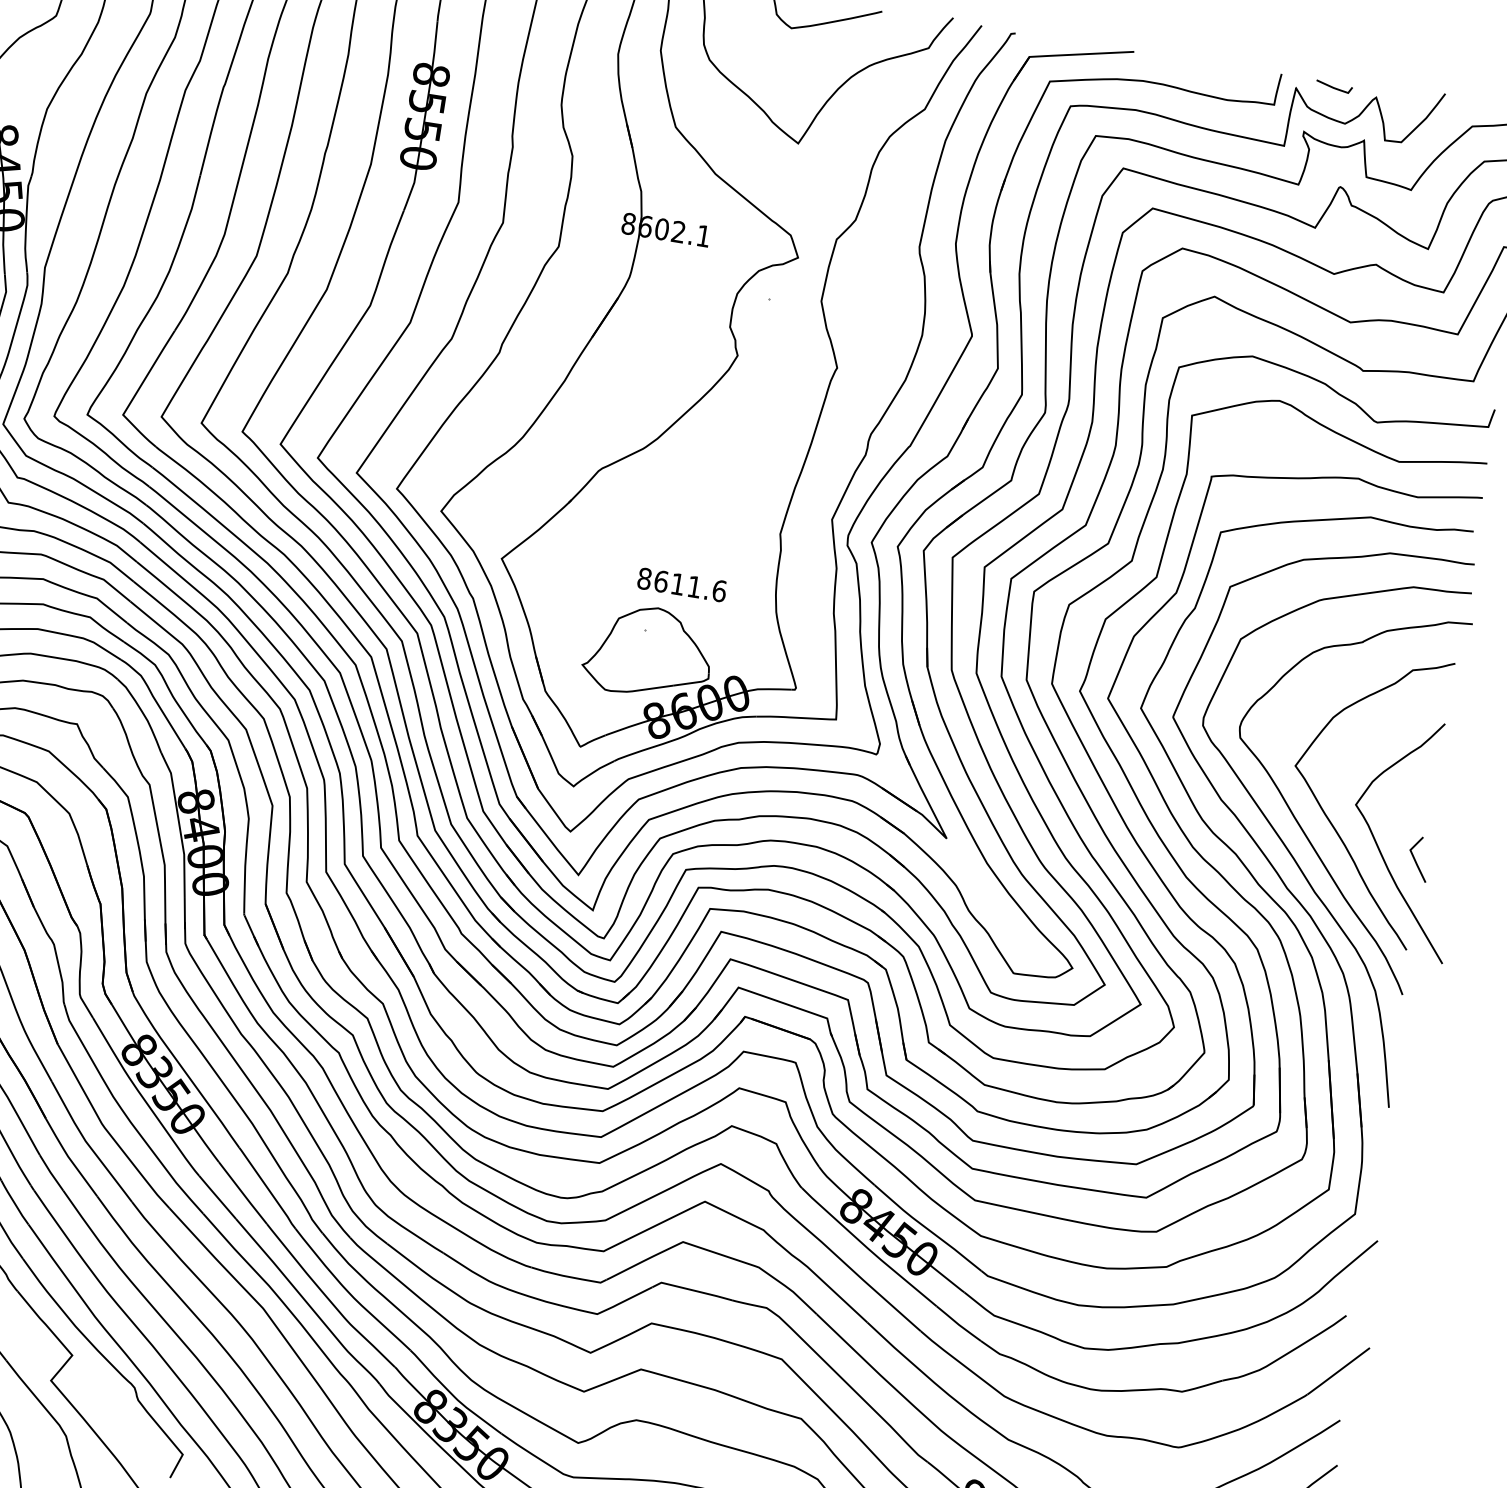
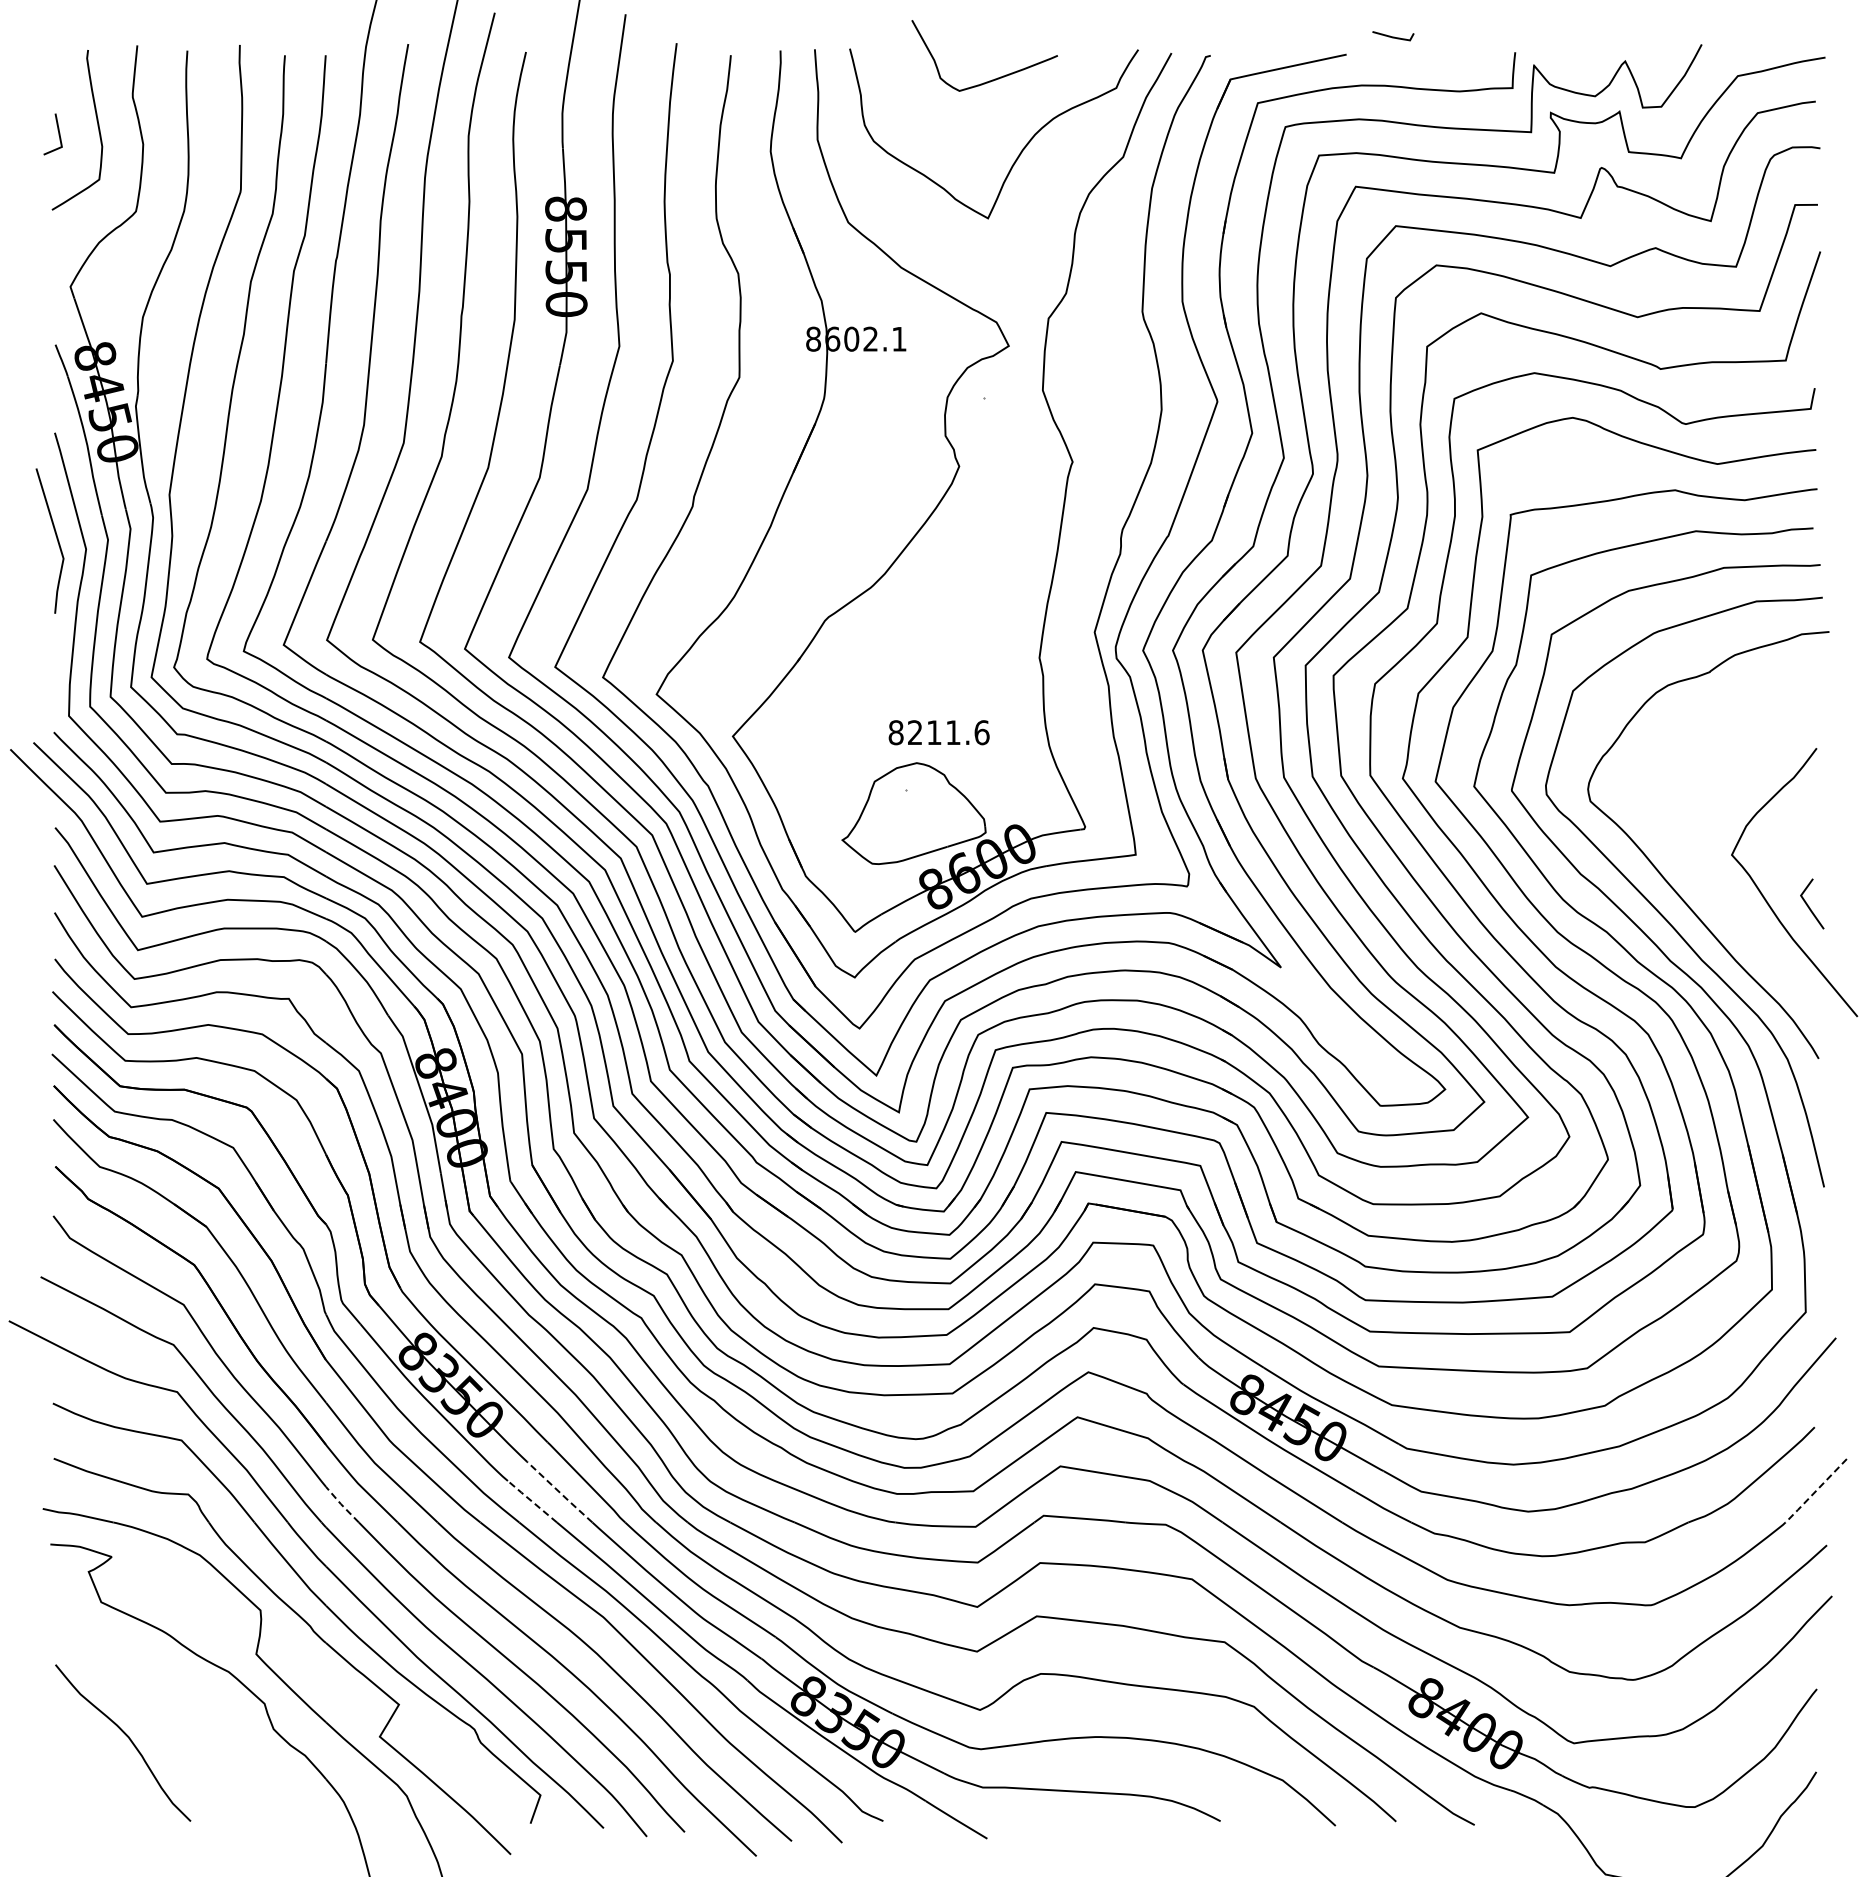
line: (1334, 87) -> (1393, 36), moved
text: (660, 581) -> (914, 732), 8611.6 -> 8211.6
curve: (1325, 812) -> (1699, 869), removed
line: (50, 1172) -> (341, 1504), solid -> dashed
line: (242, 1193) -> (559, 1492), solid -> dashed
line: (217, 1196) -> (531, 1500), solid -> dashed
line: (1337, 1371) -> (1815, 1491), solid -> dashed

